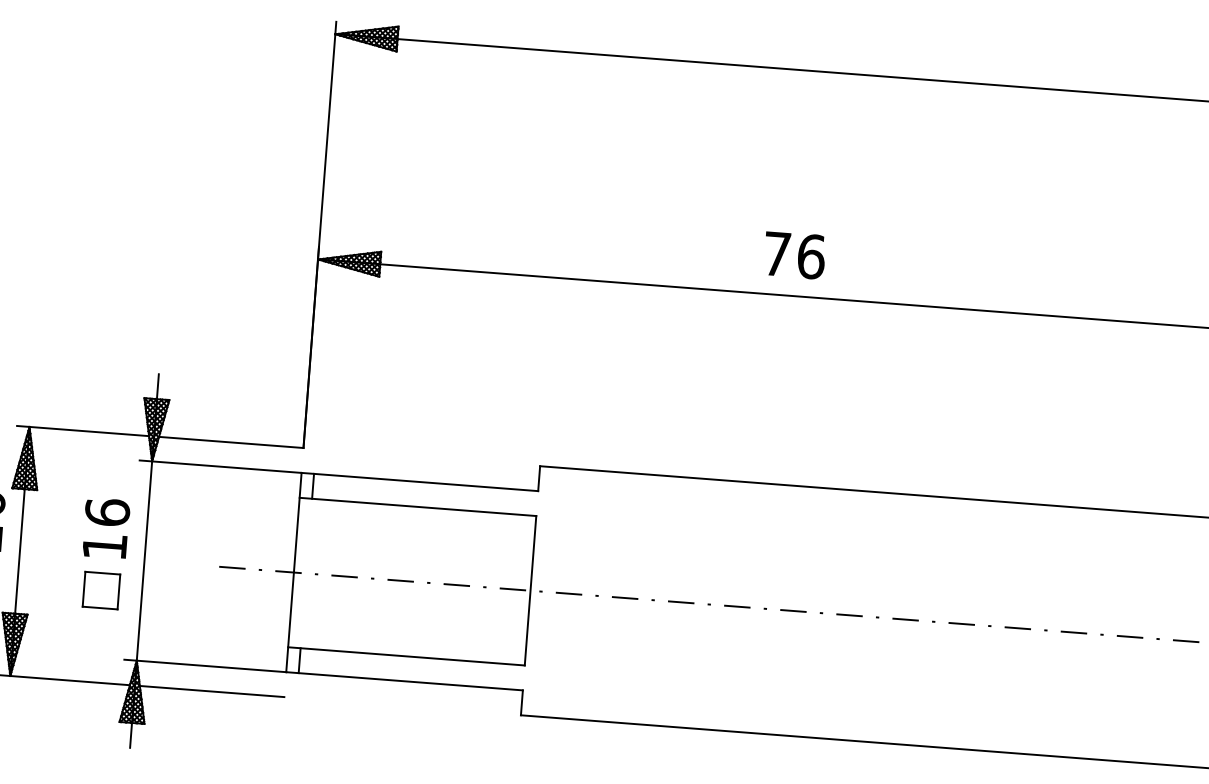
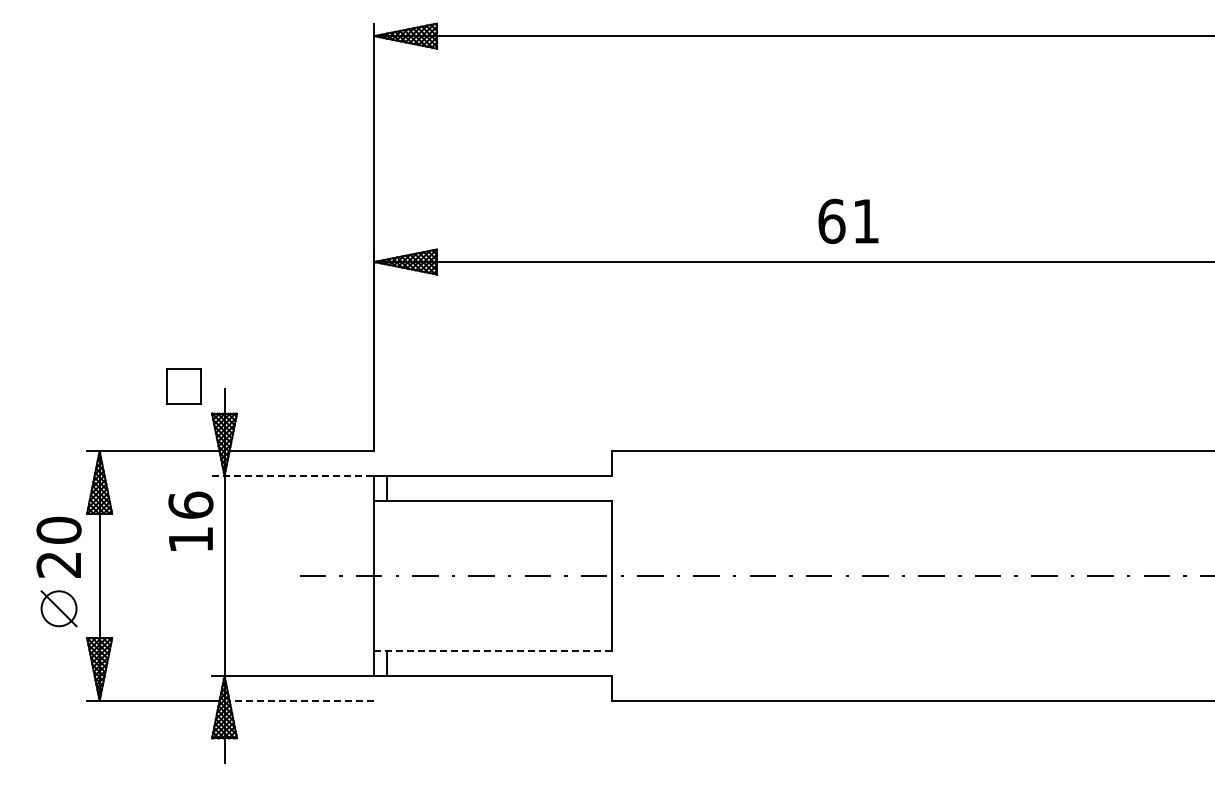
text: (793, 255) -> (848, 221), 76 -> 61
line: (220, 467) -> (293, 476), solid -> dashed
text: (105, 527) -> (190, 520), moved
part: (101, 590) -> (183, 386), moved
line: (406, 655) -> (493, 650), solid -> dashed
line: (211, 691) -> (301, 700), solid -> dashed

